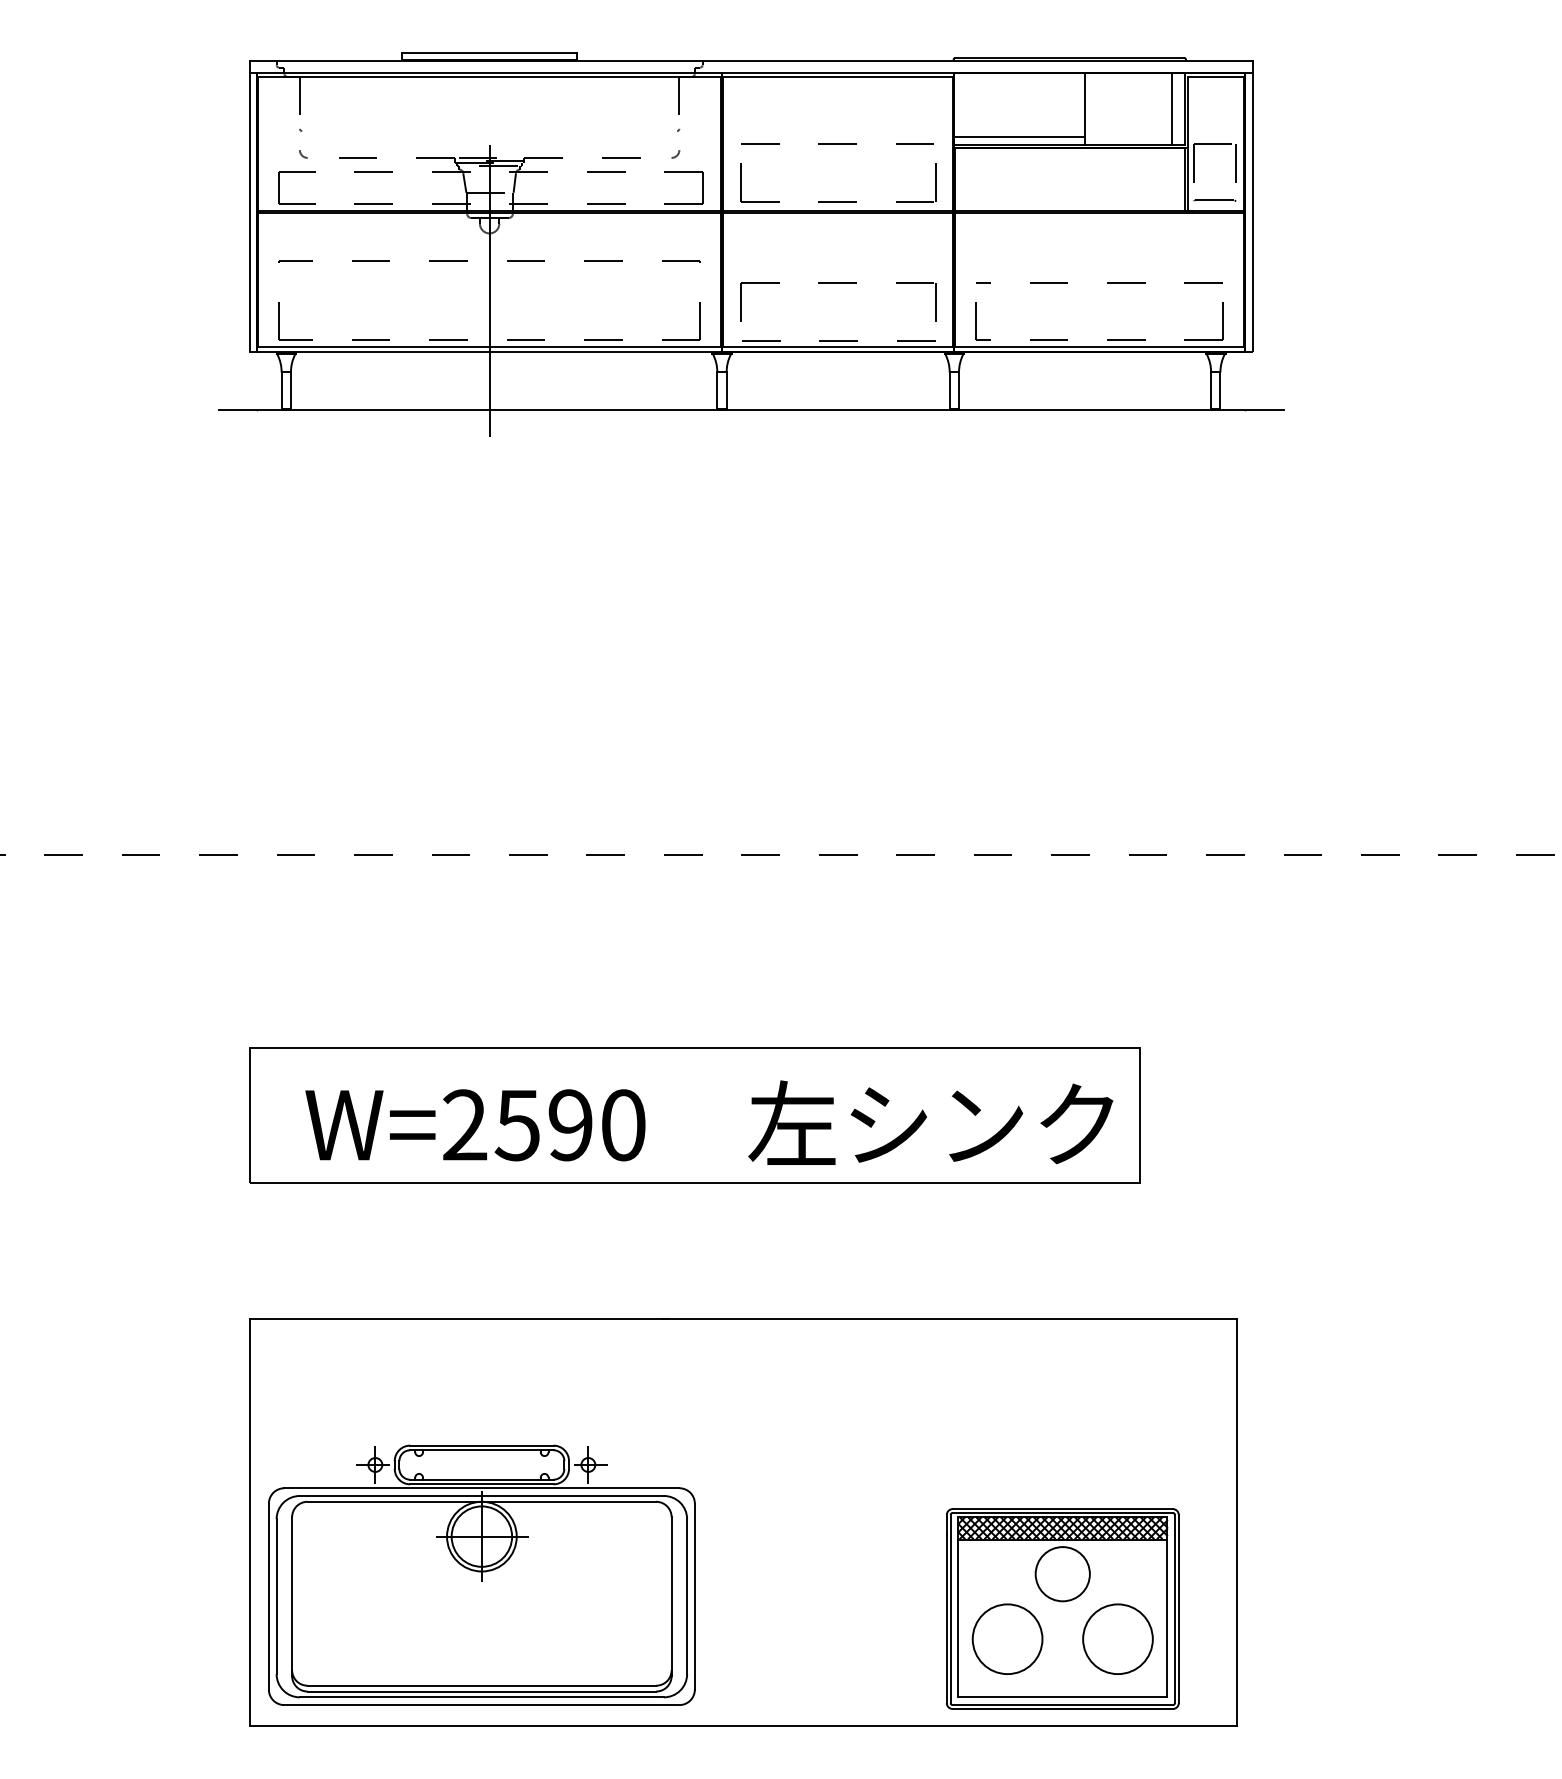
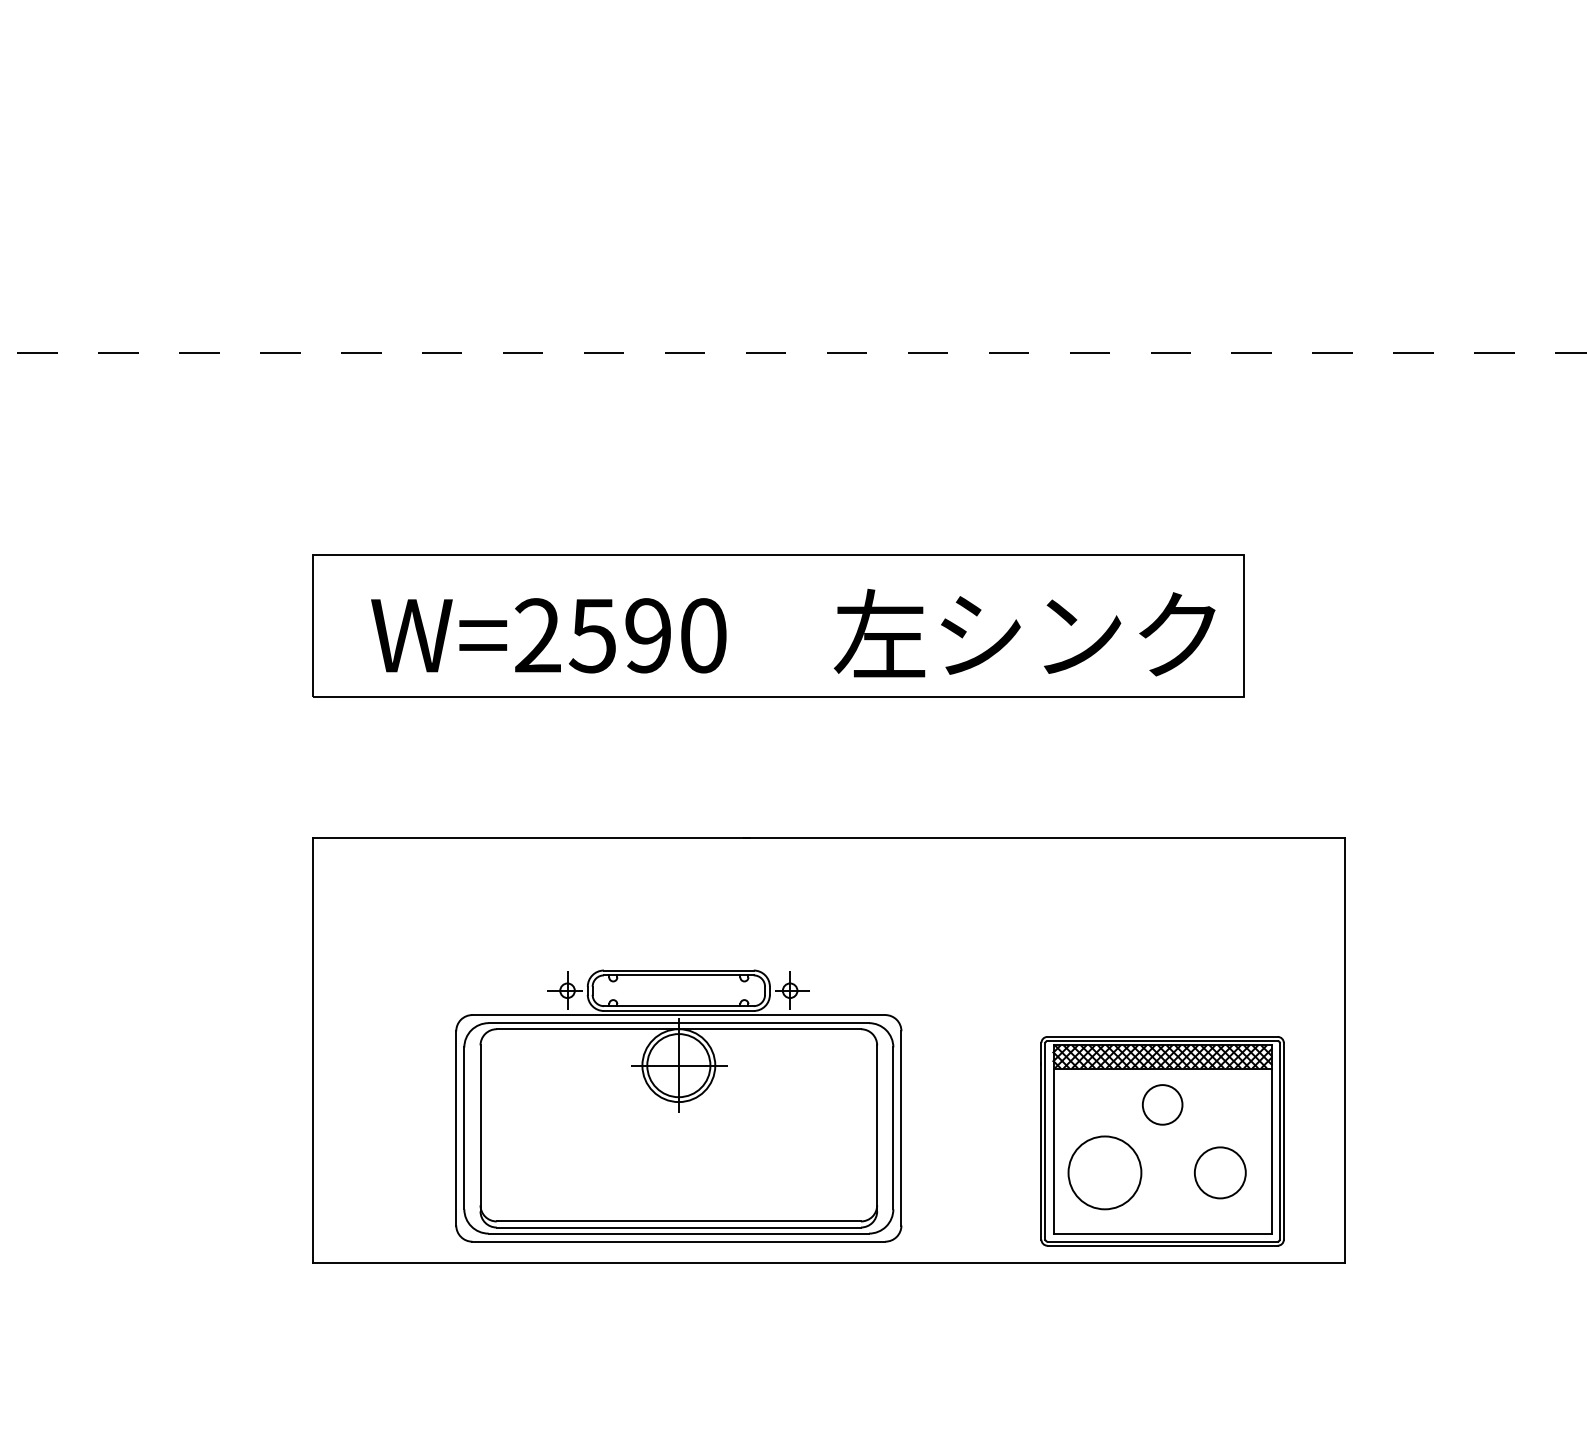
part: (481, 1574) -> (678, 1105), moved
circle: (1062, 1574) -> (1162, 1105), size x0.7
circle: (1117, 1639) -> (1219, 1173), size x0.7

